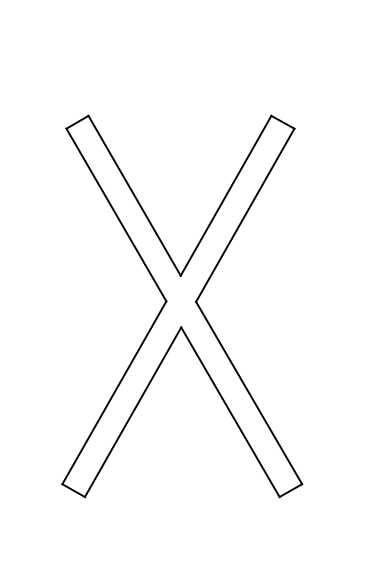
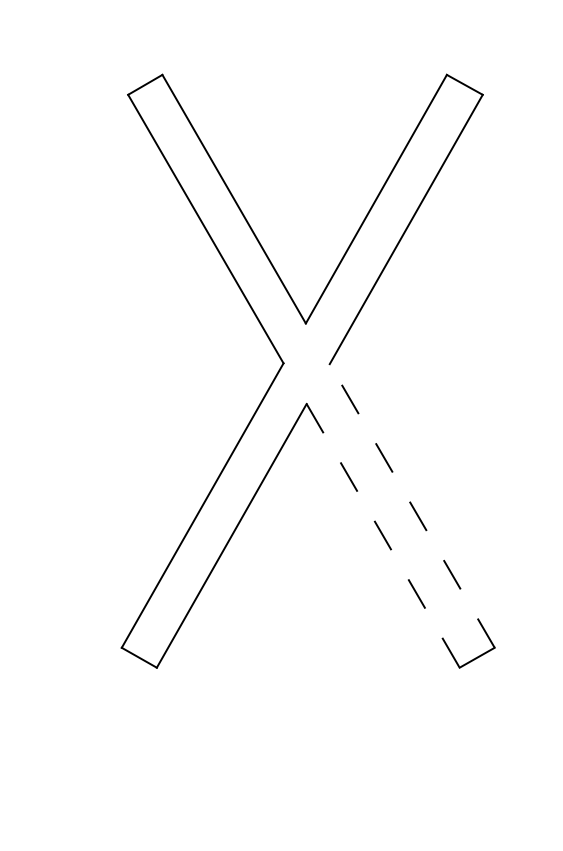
line: (248, 392) -> (411, 505), solid -> dashed
line: (230, 412) -> (383, 536), solid -> dashed

